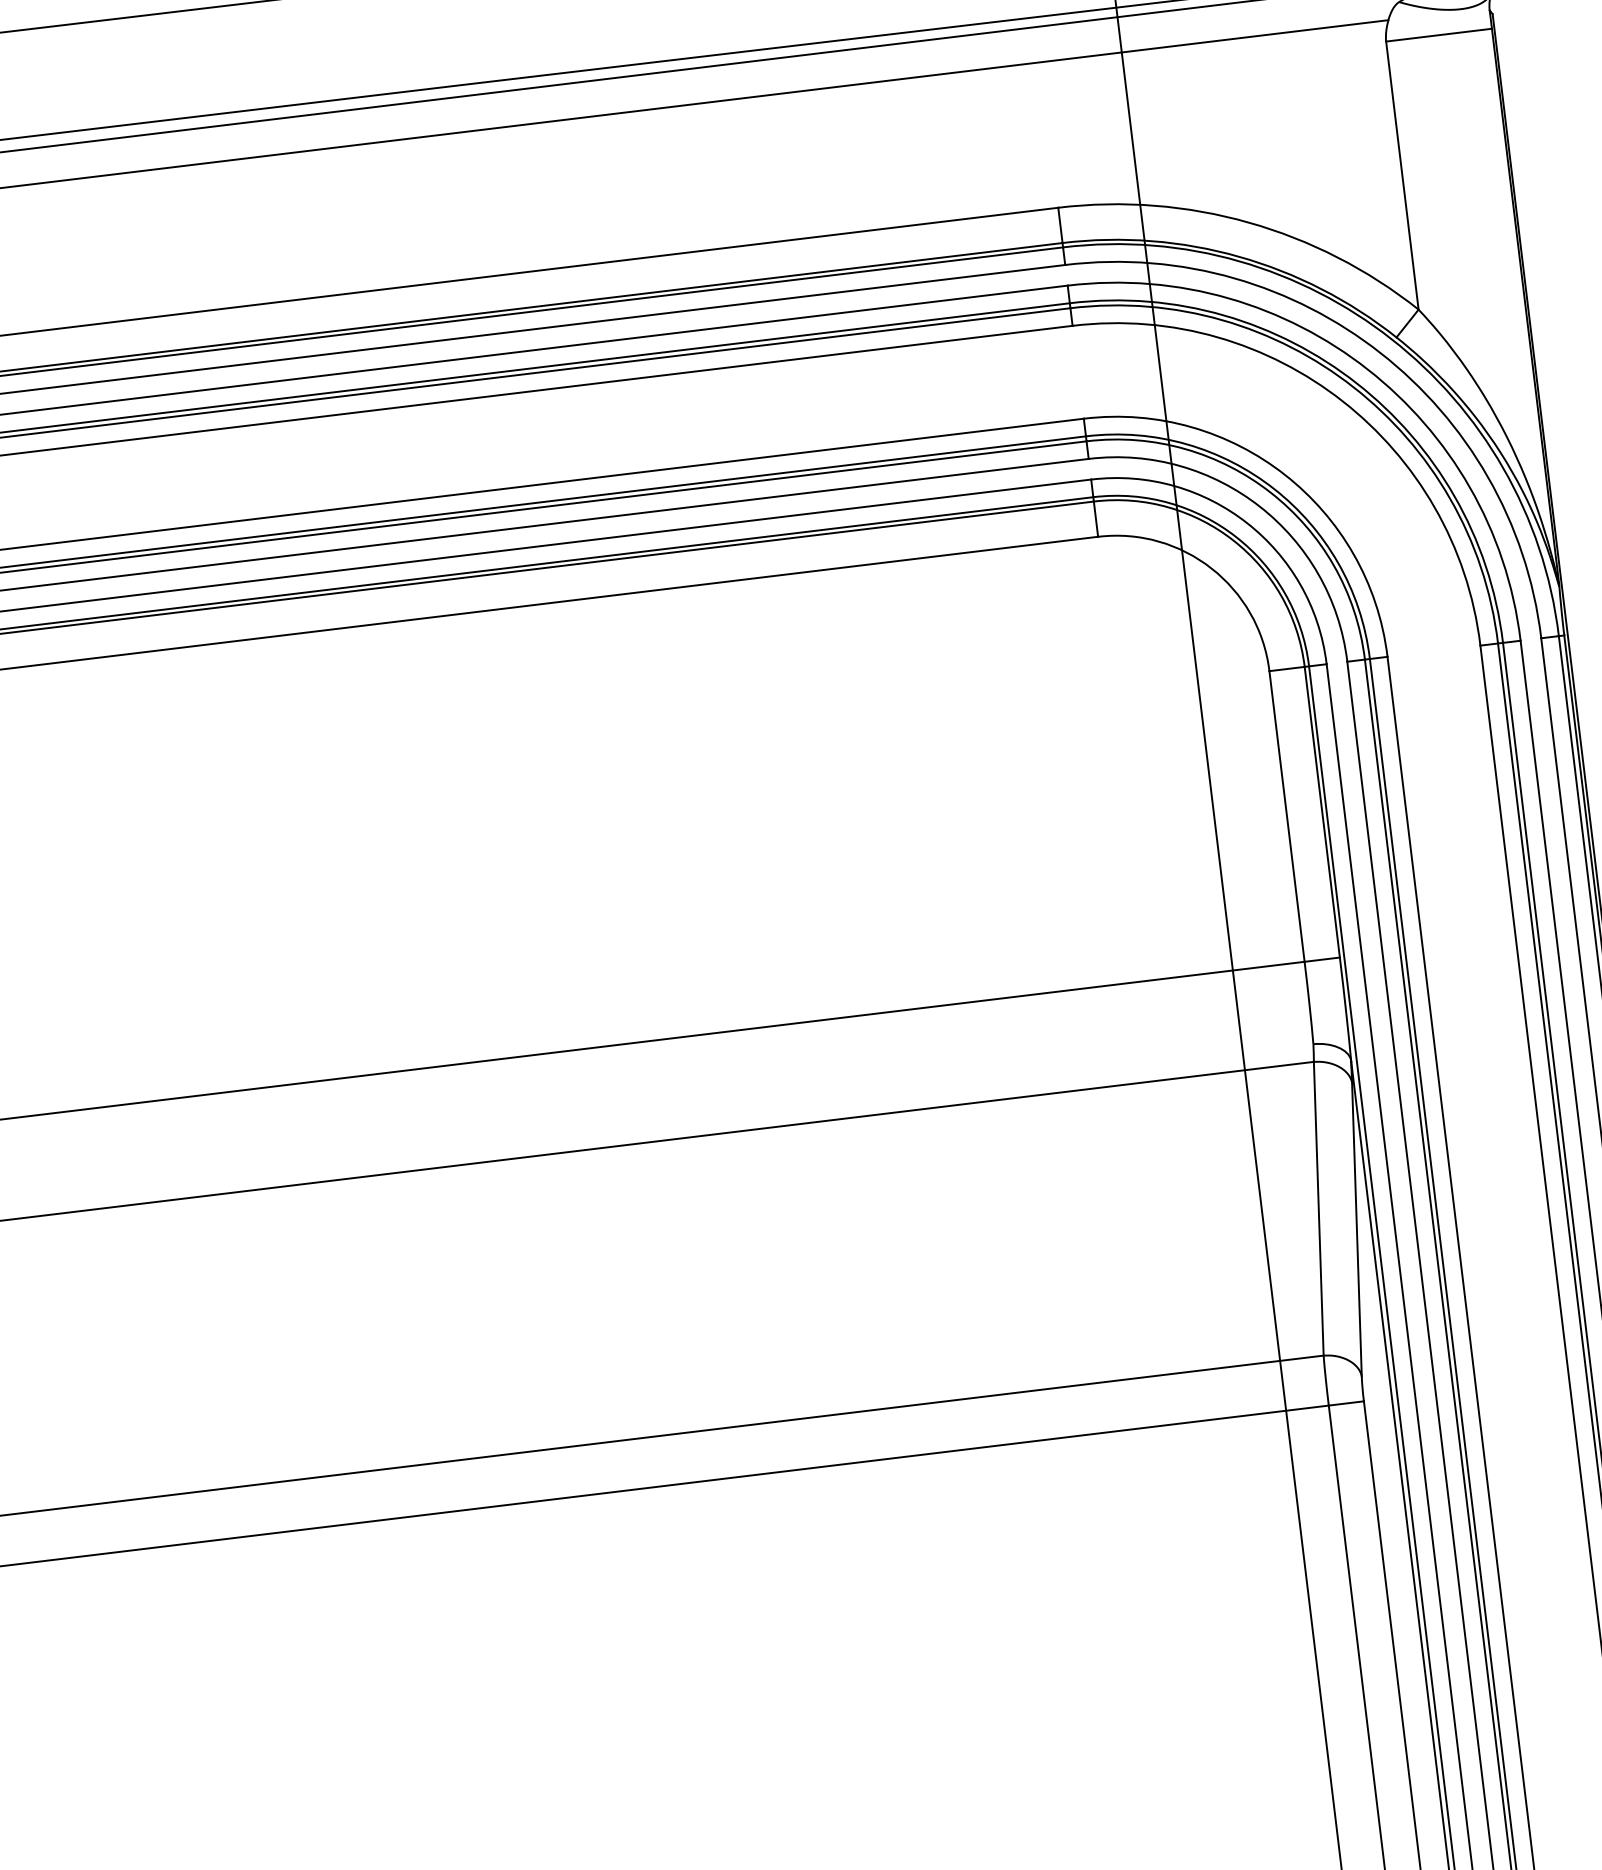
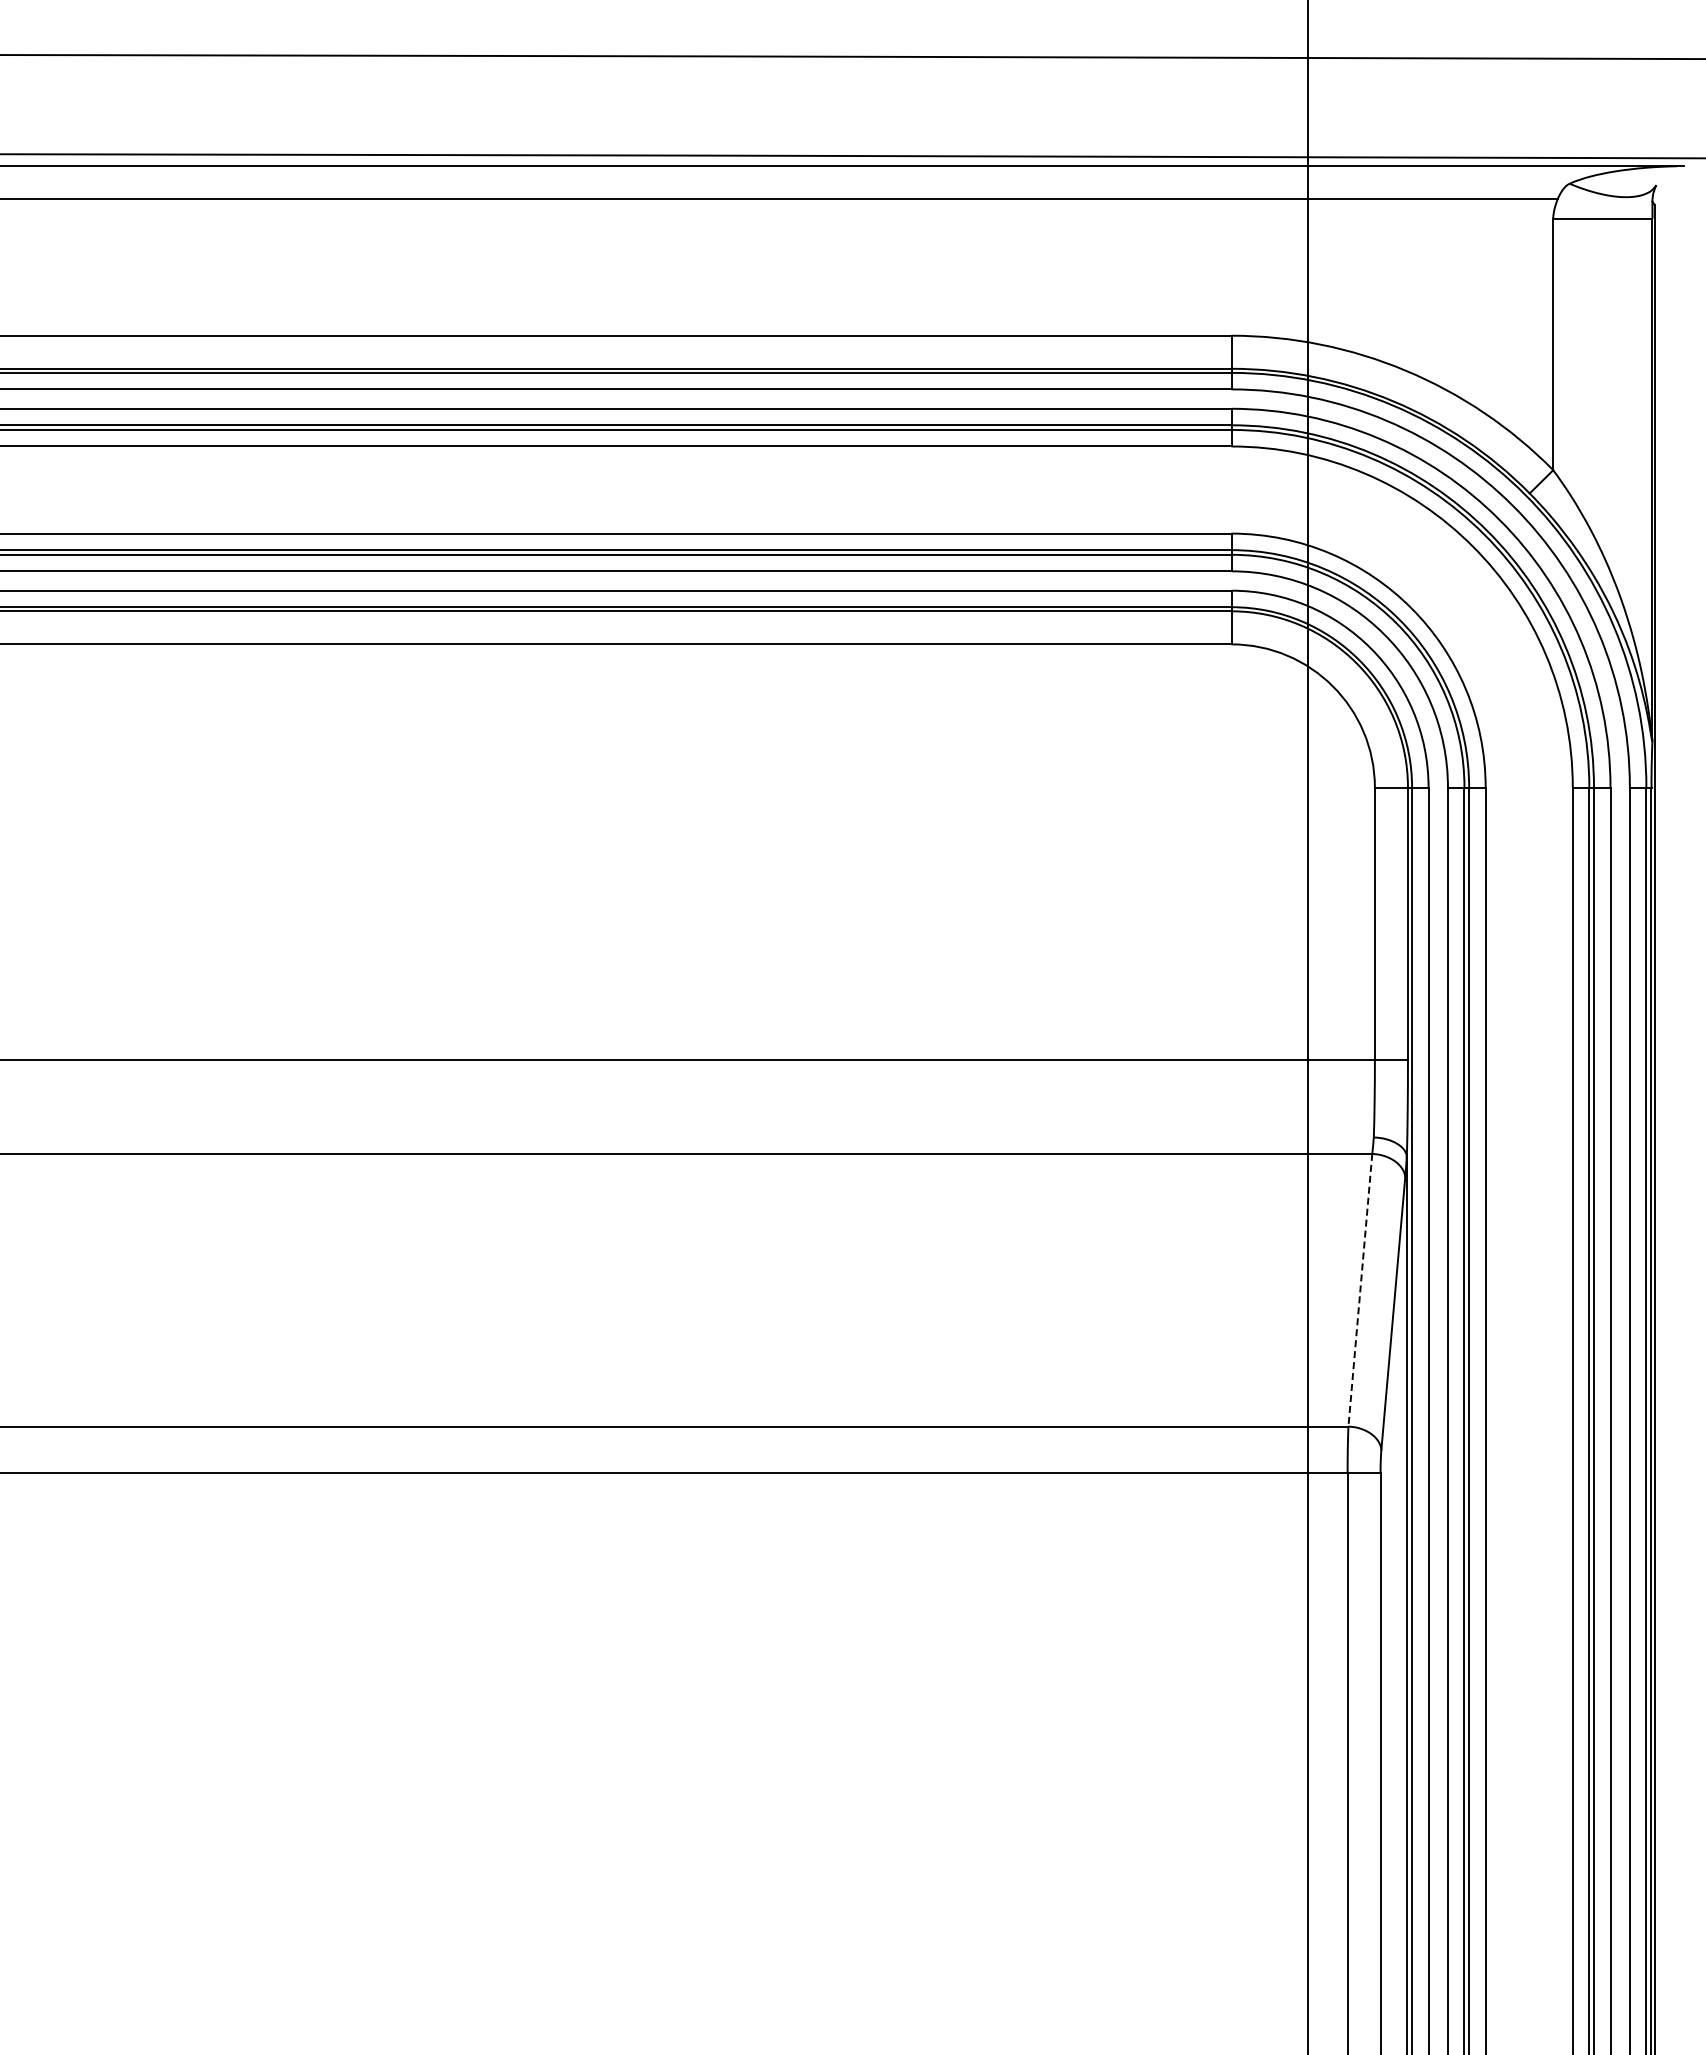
line: (1318, 1209) -> (1360, 1290), solid -> dashed

